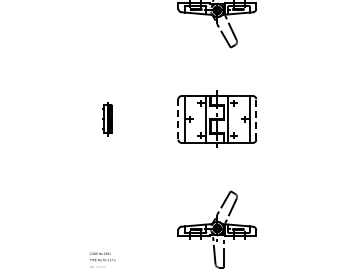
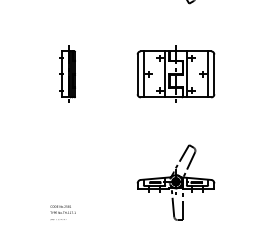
part: (107, 118) -> (67, 73), size x1.67
line: (178, 119) -> (137, 74), dashed -> solid
line: (256, 119) -> (214, 74), dashed -> solid

